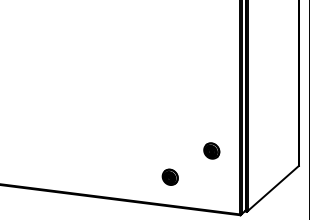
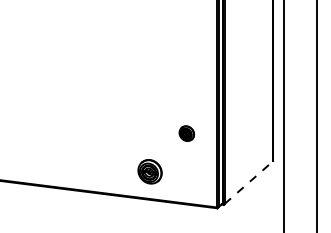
part: (211, 150) -> (186, 133), moved
part: (169, 176) -> (149, 171), size x1.6
line: (273, 188) -> (249, 182), solid -> dashed

